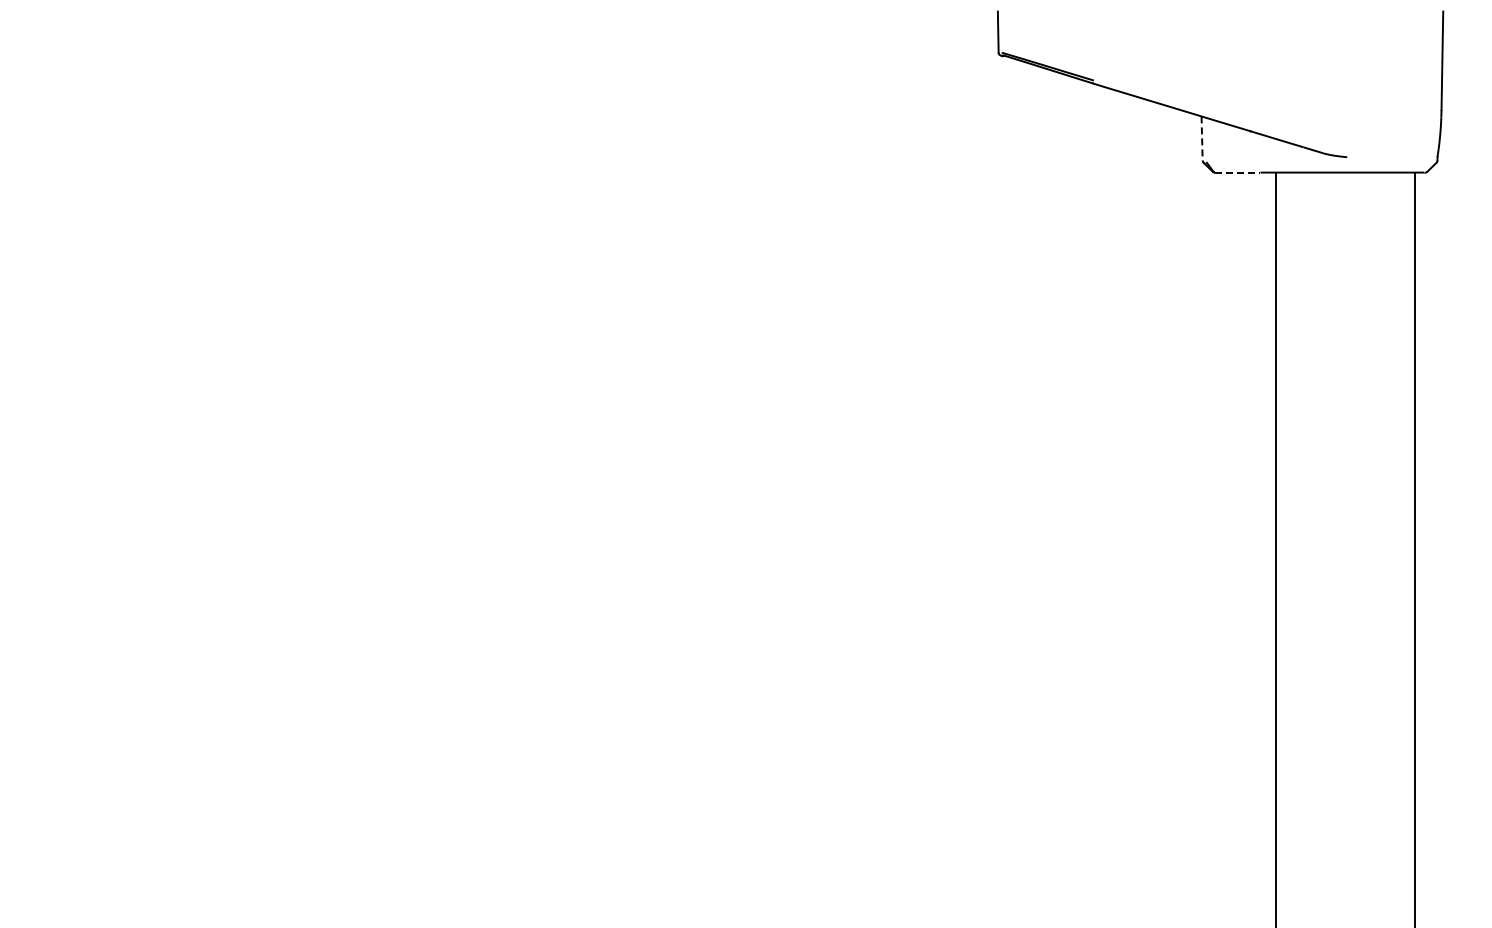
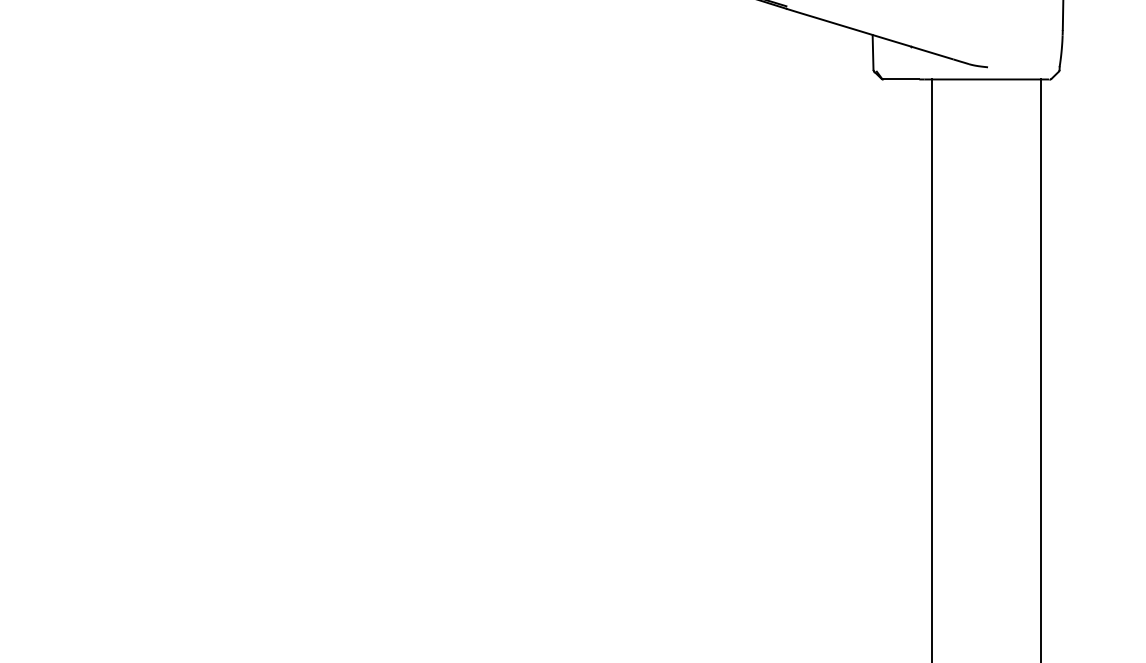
line: (1202, 138) -> (873, 52), dashed -> solid
line: (1237, 172) -> (901, 79), dashed -> solid

